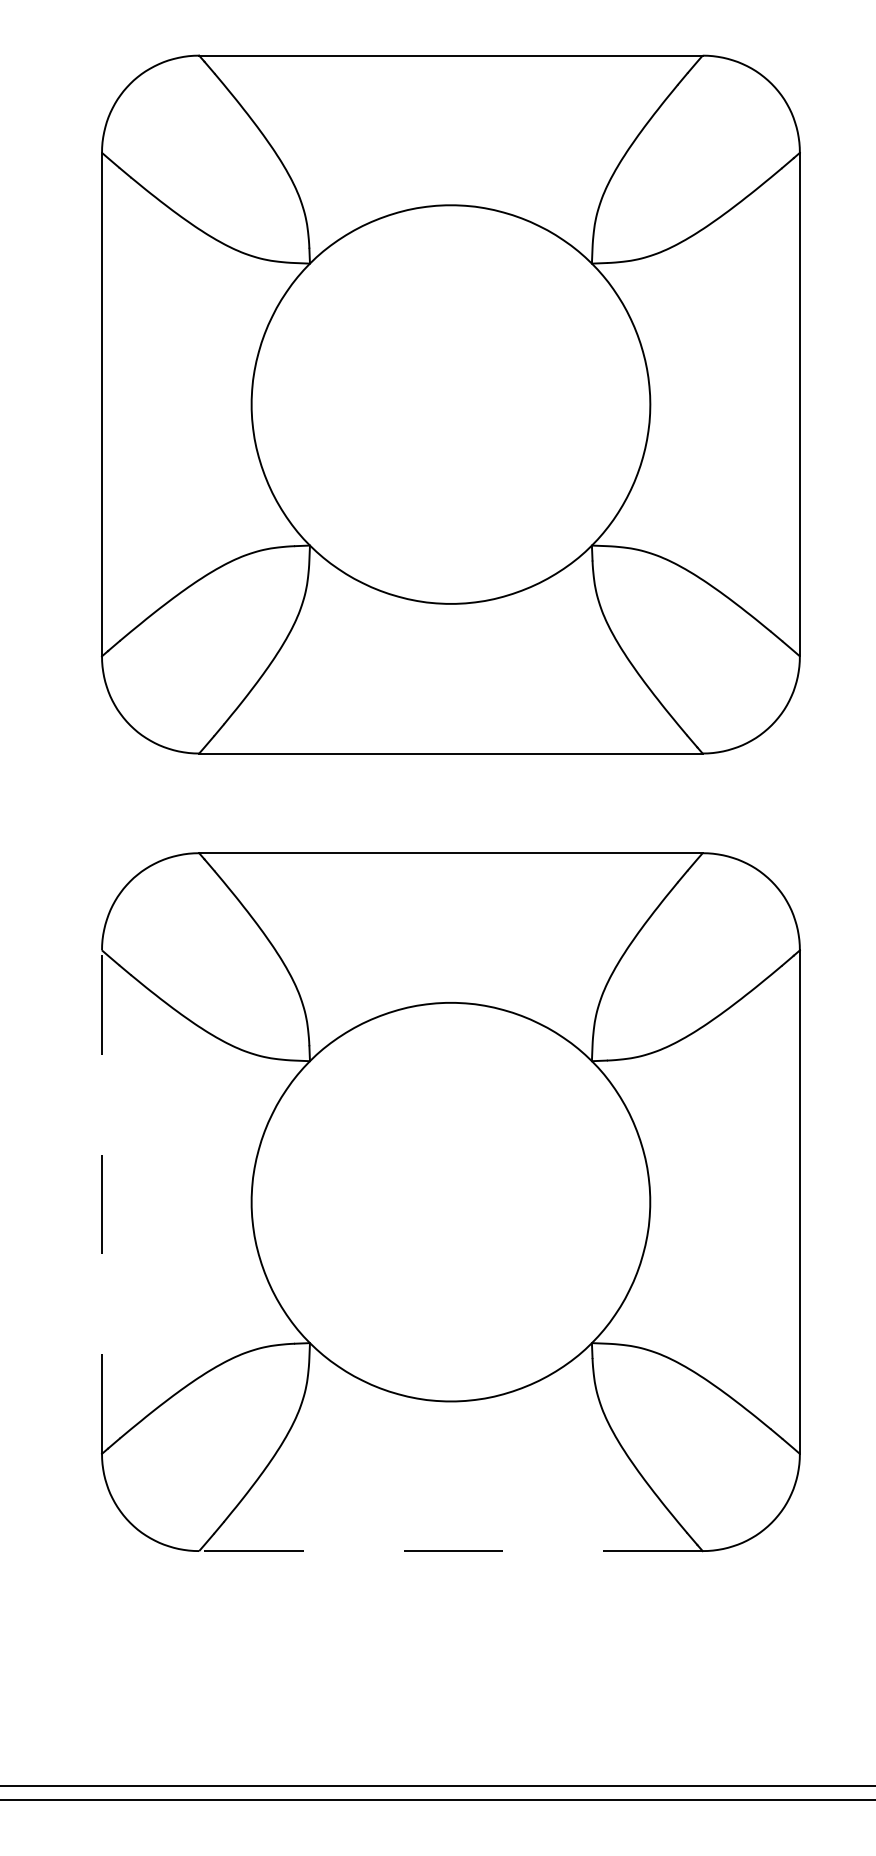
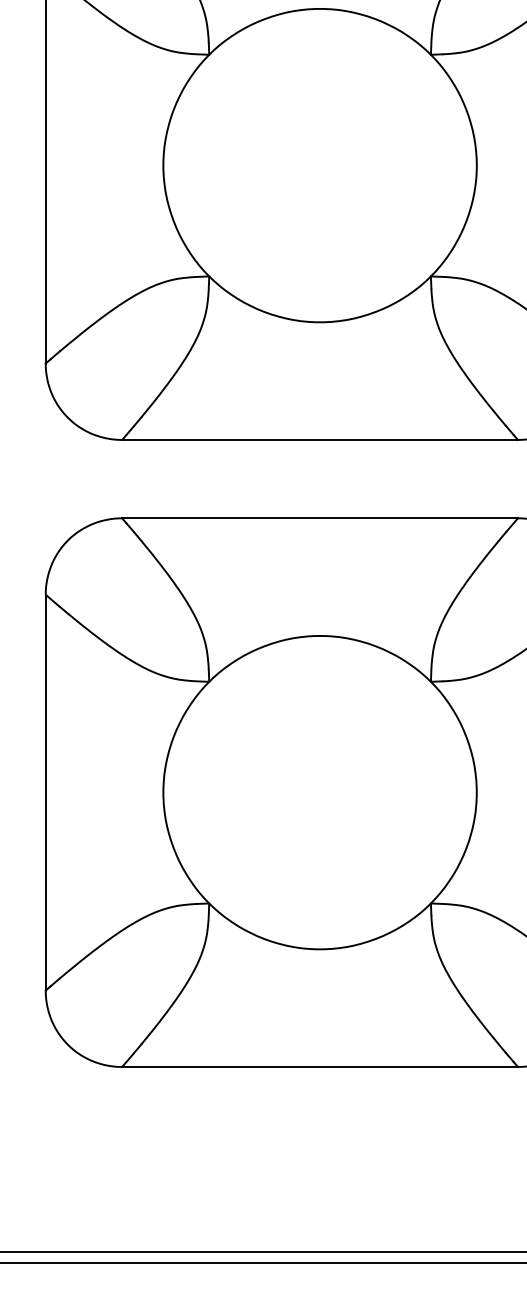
line: (102, 1202) -> (46, 792), dashed -> solid
line: (450, 1551) -> (319, 1067), dashed -> solid

